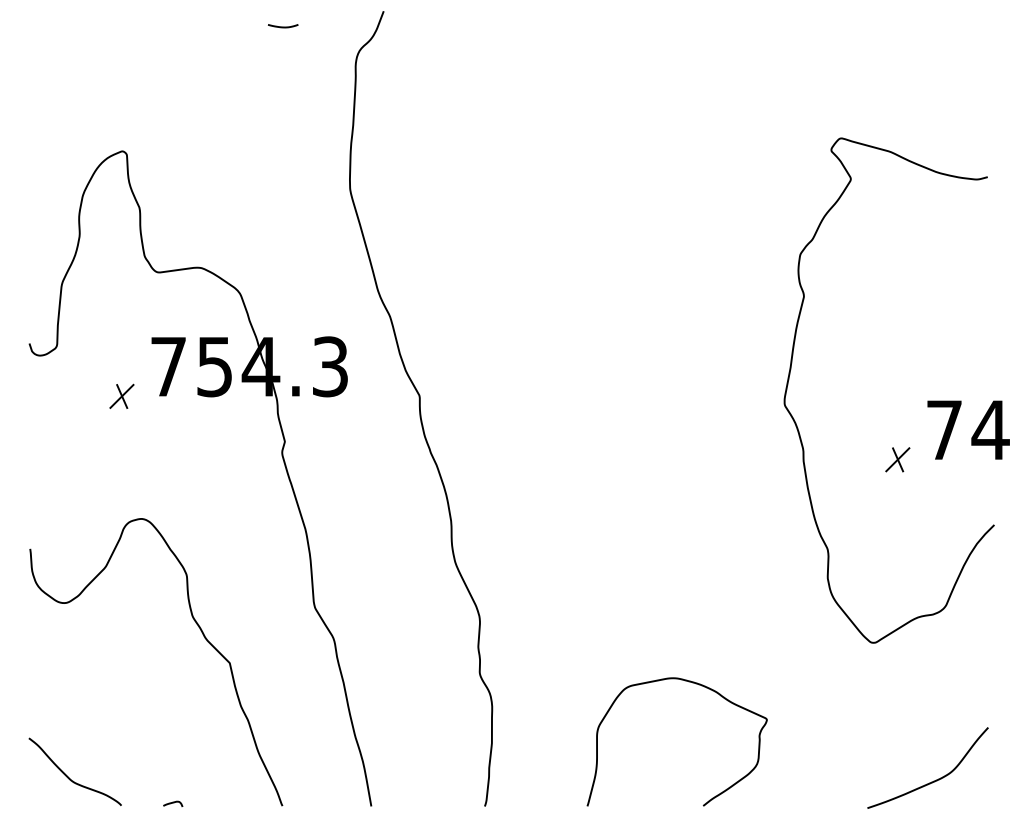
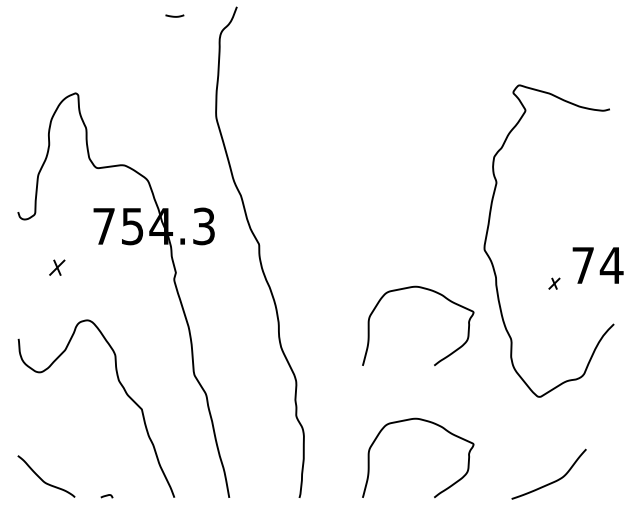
part: (122, 396) -> (57, 267), moved
part: (897, 459) -> (554, 283), size x0.7
curve: (692, 470) -> (427, 290), added
curve: (933, 779) -> (552, 481), moved

